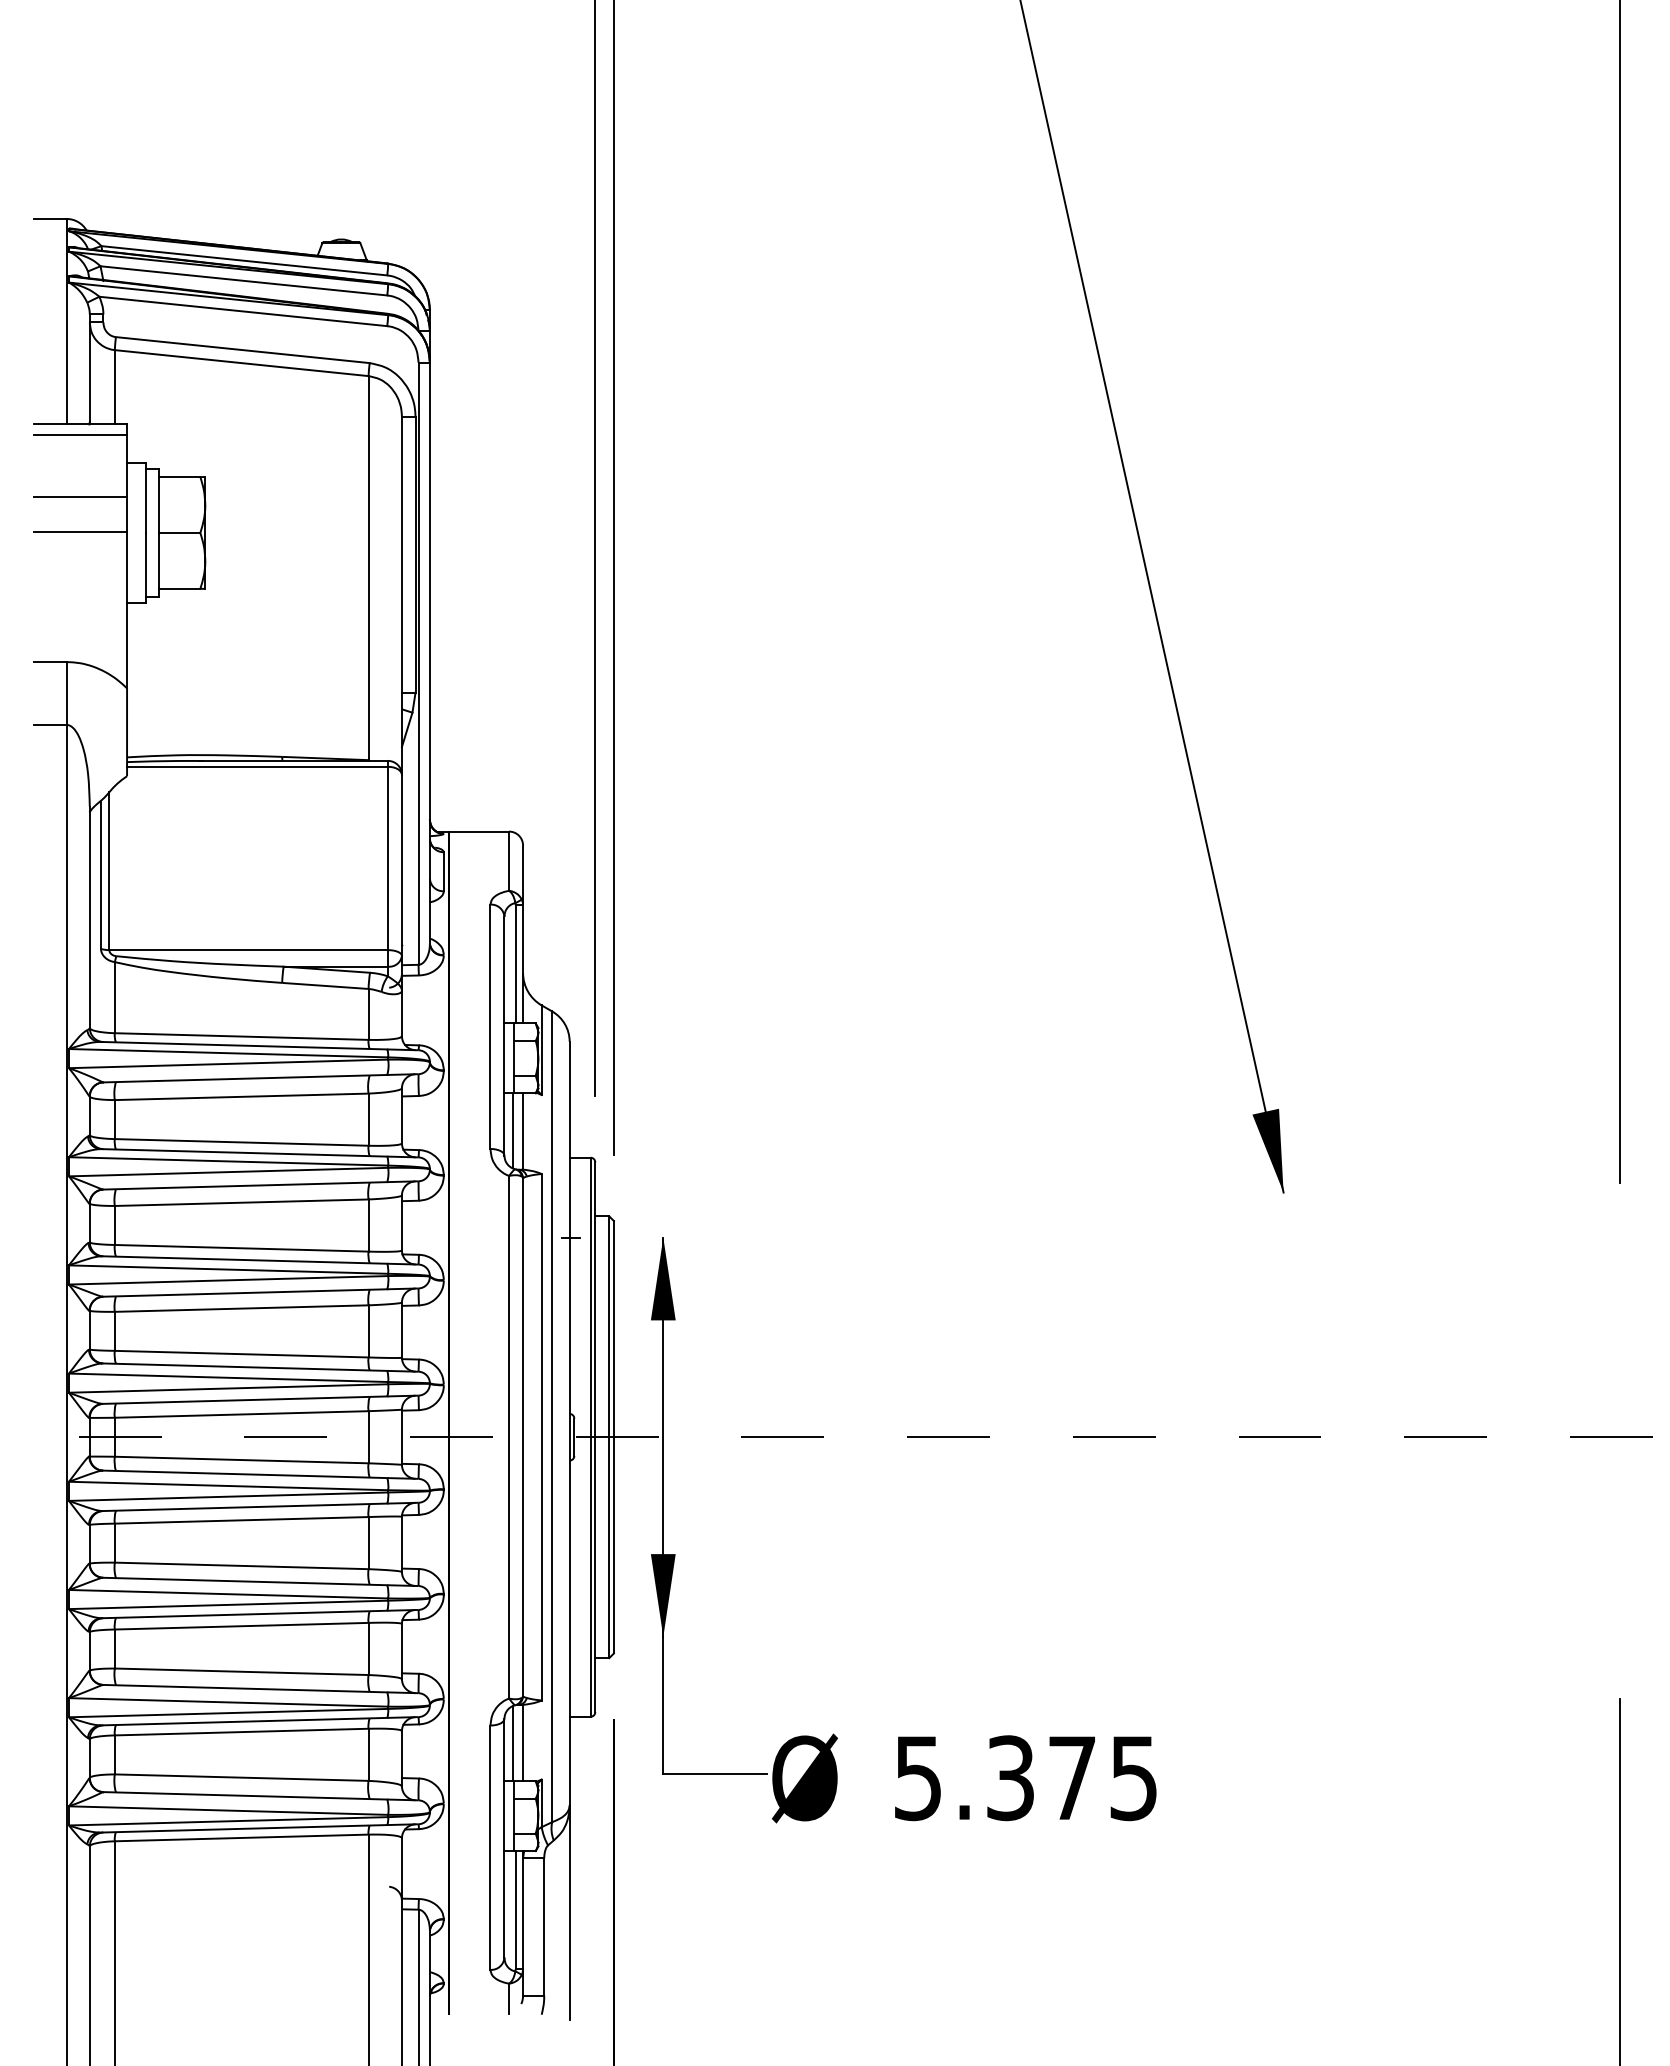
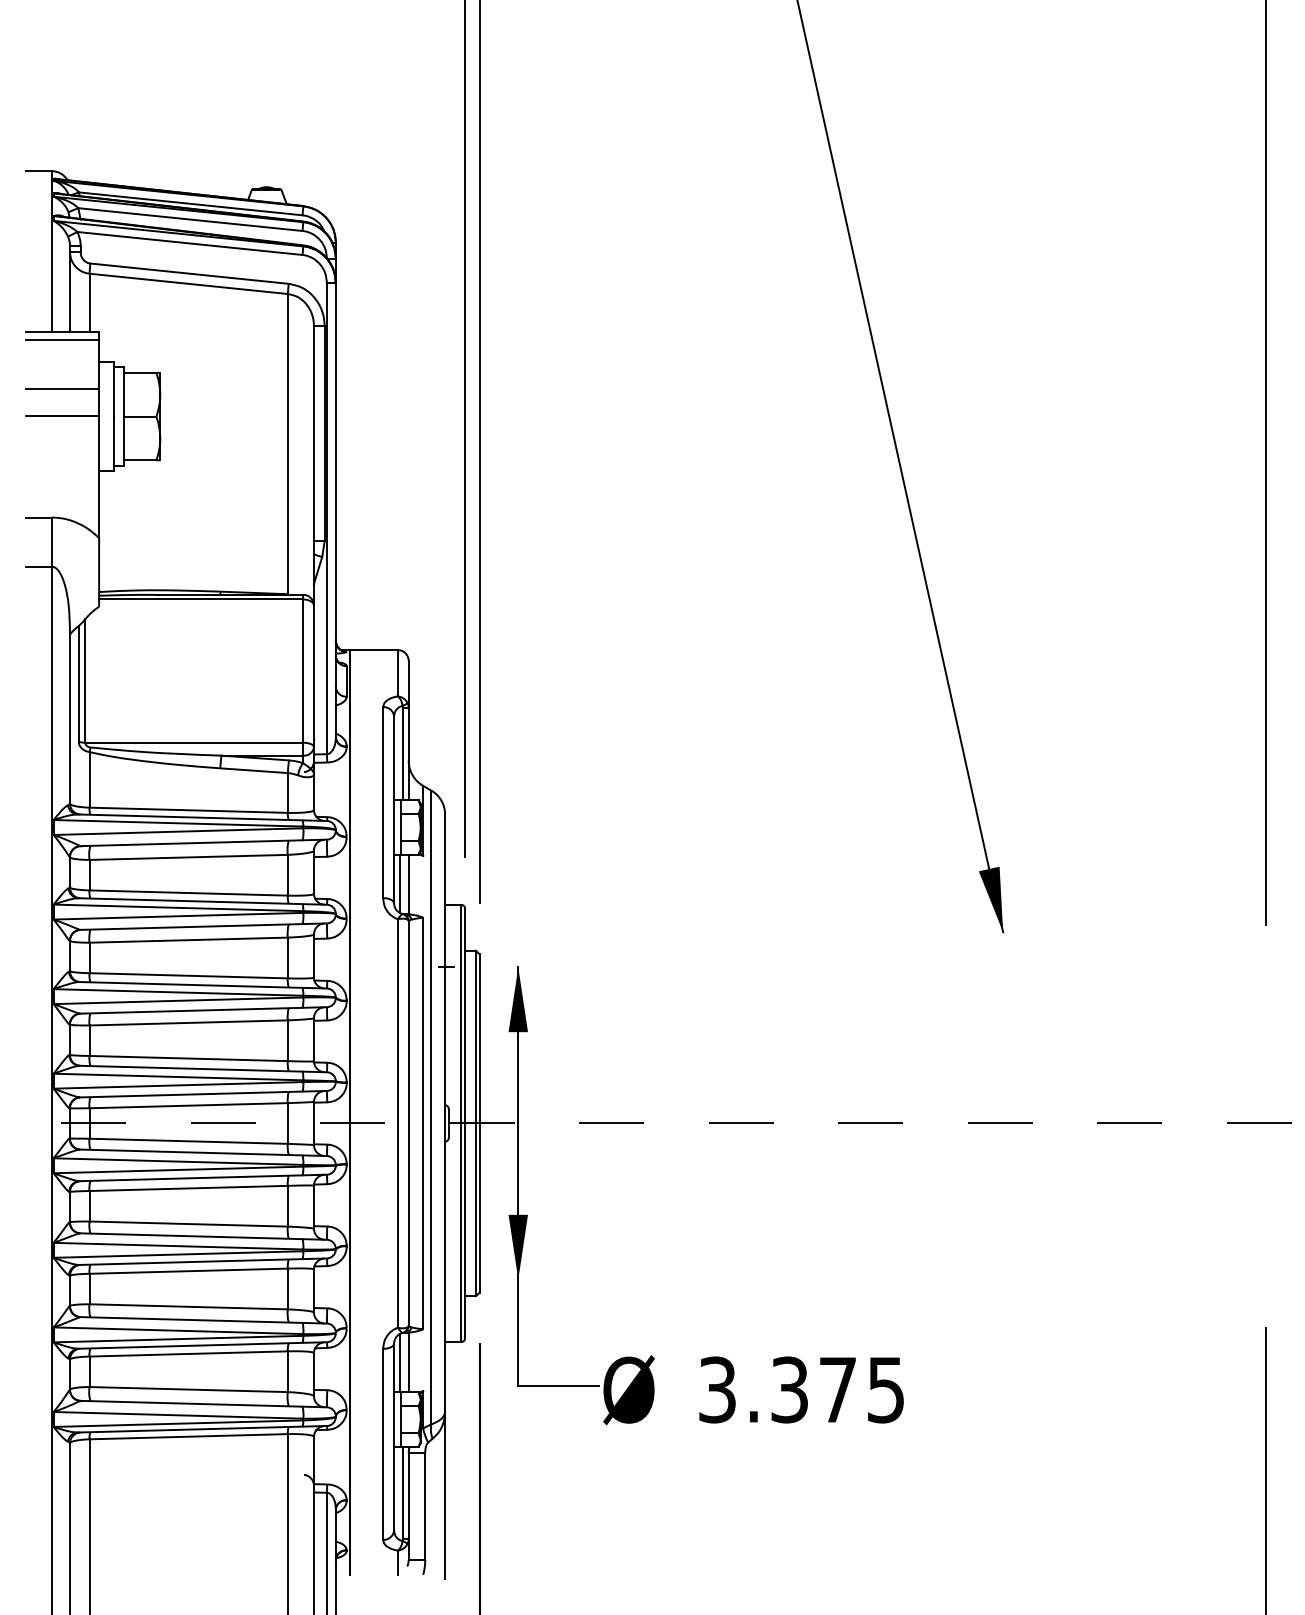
text: (918, 1777) -> (717, 1389), 5.375 -> 3.375

